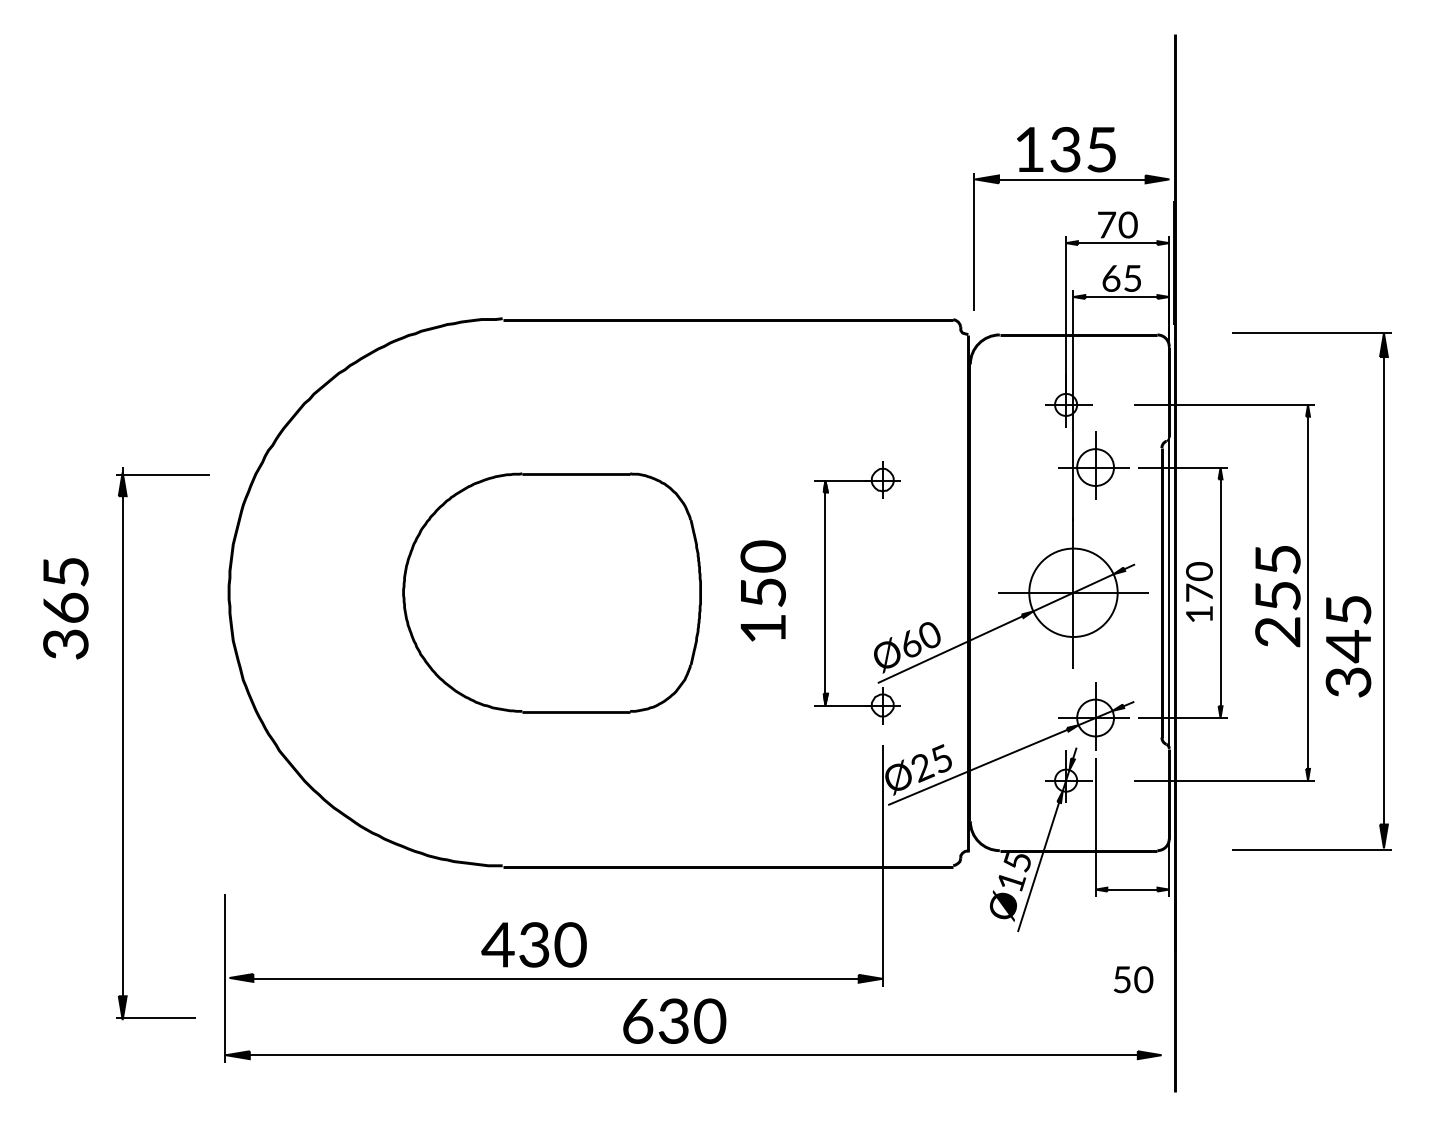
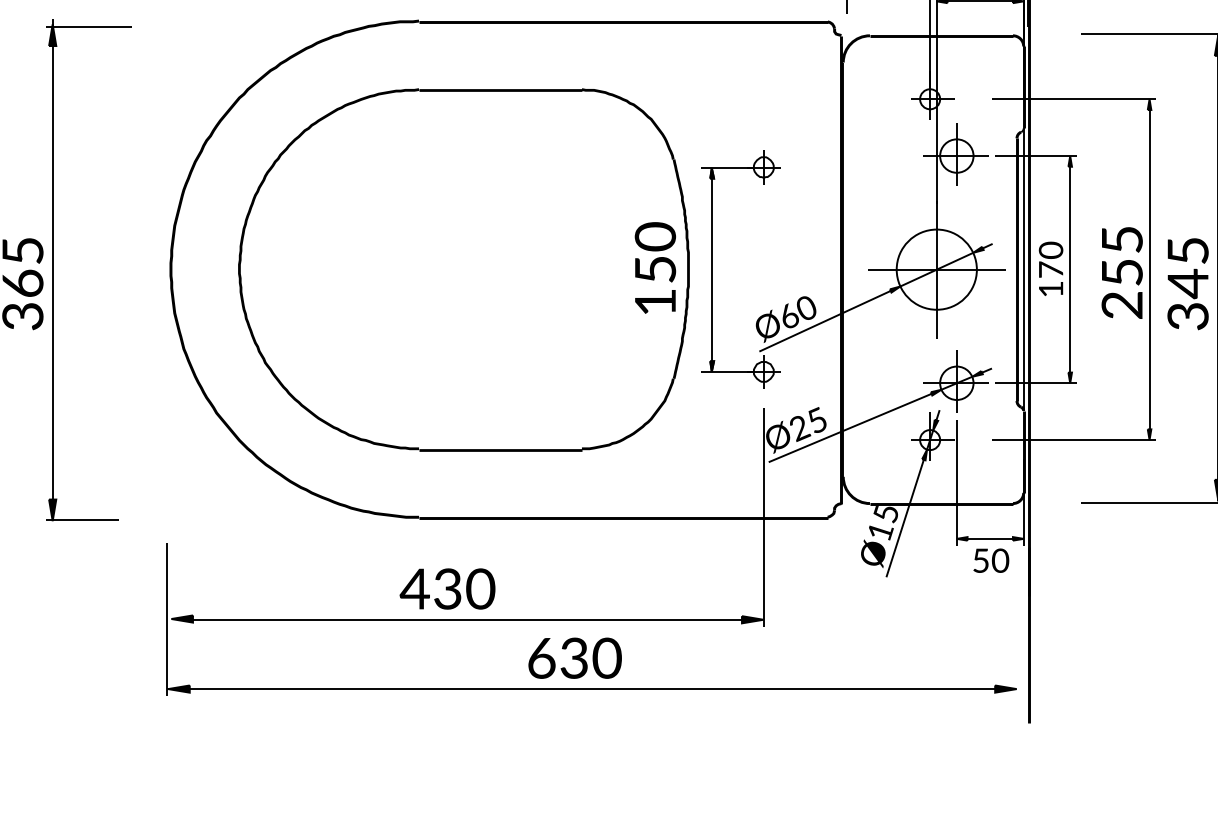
part: (551, 592) -> (463, 269), size x1.67
text: (1348, 646) -> (1188, 283), moved
part: (123, 743) -> (53, 270), moved
text: (1133, 979) -> (991, 560), moved

